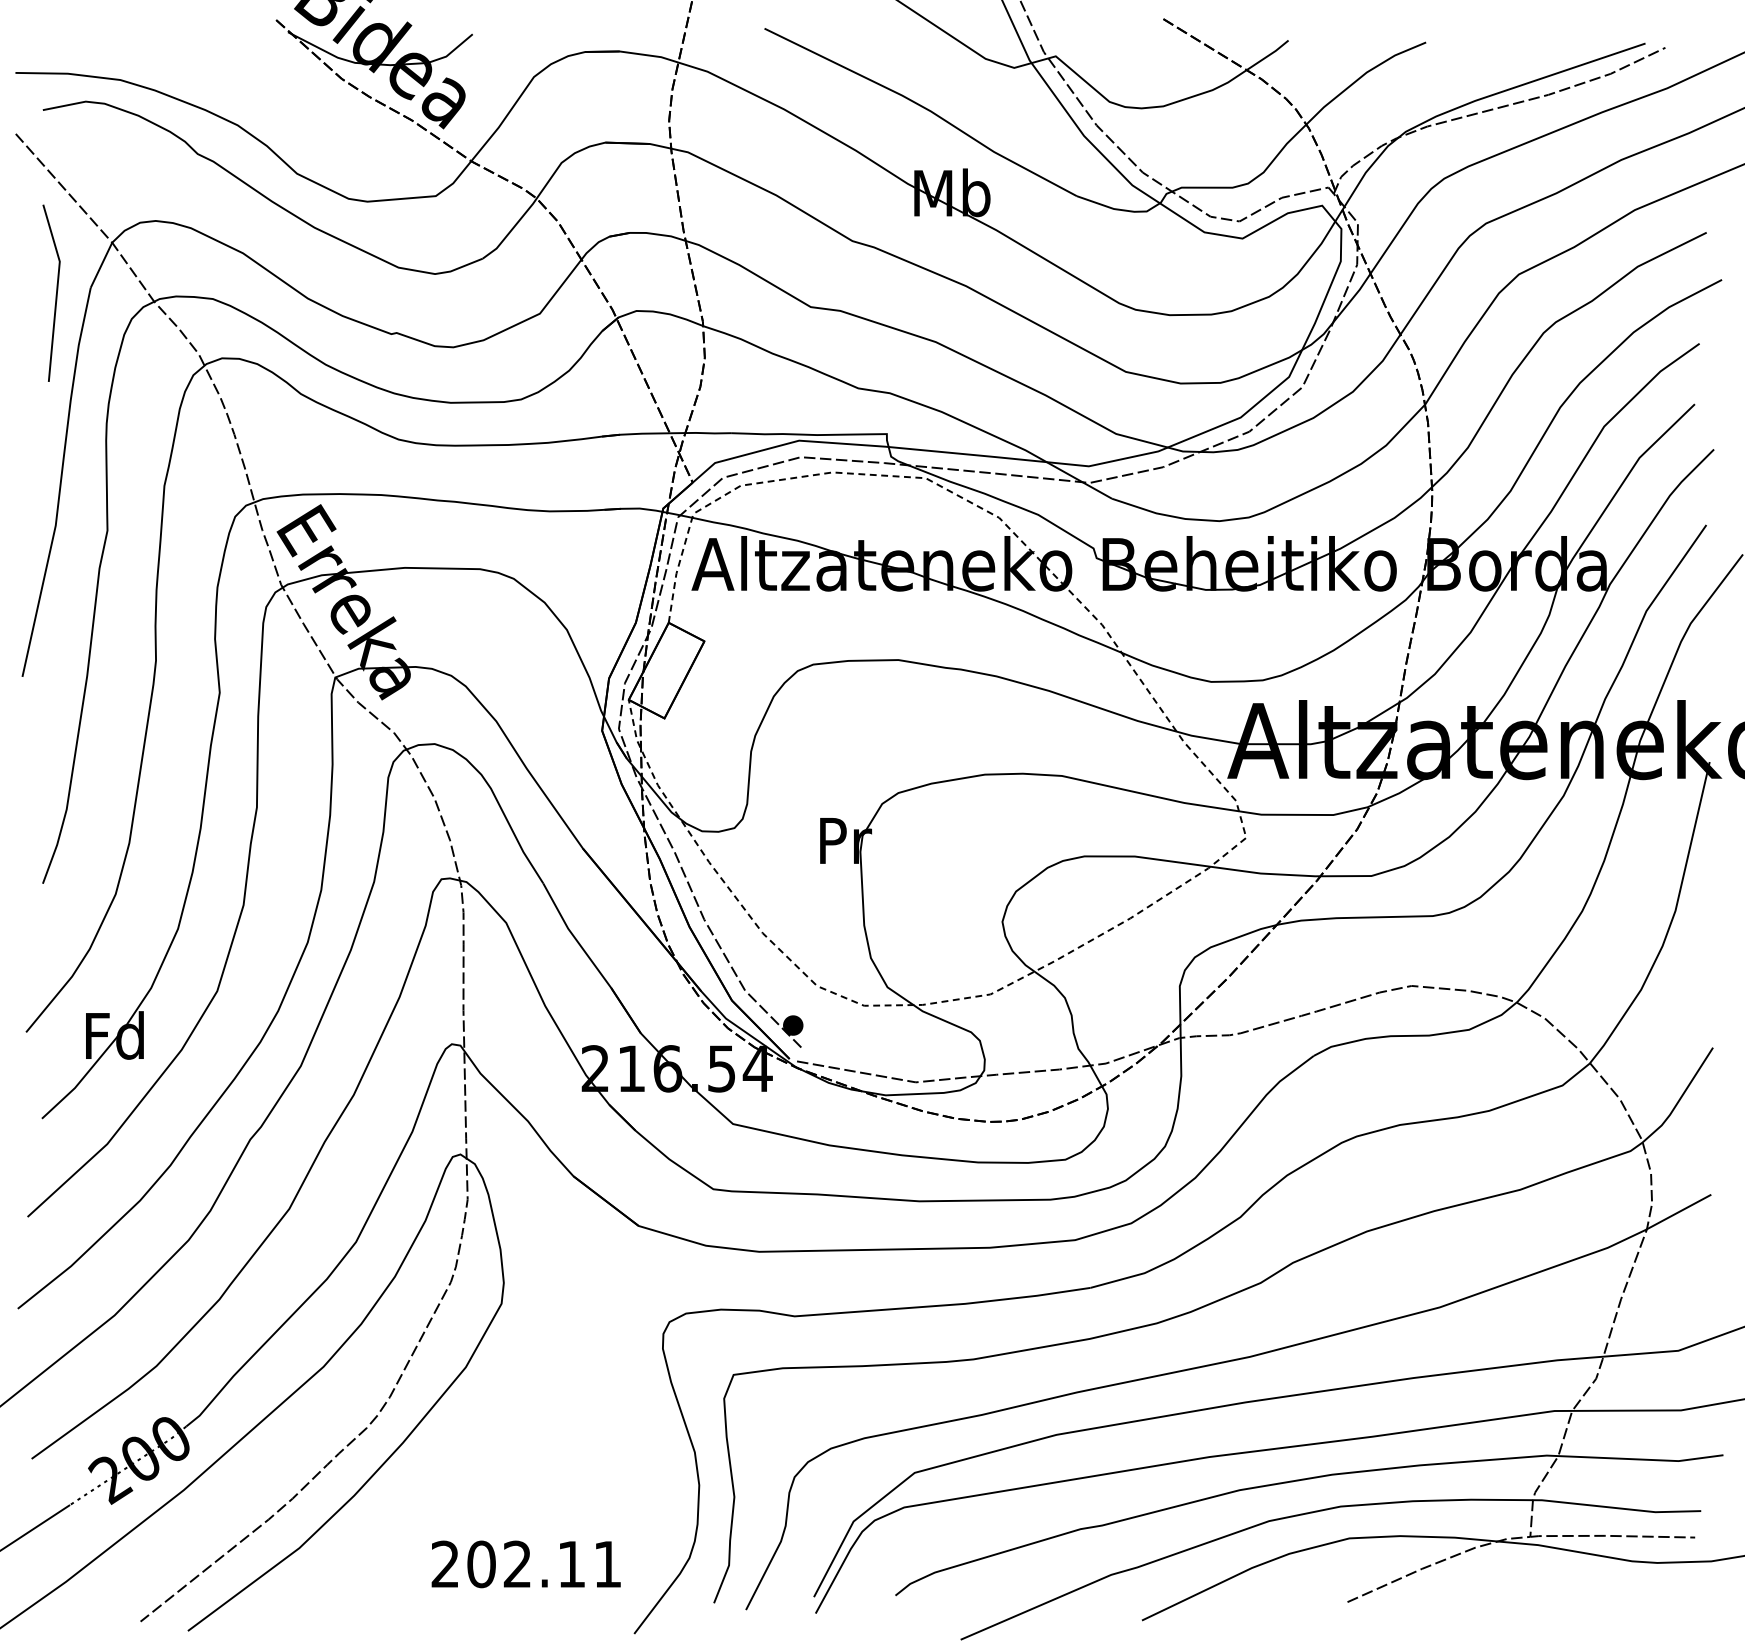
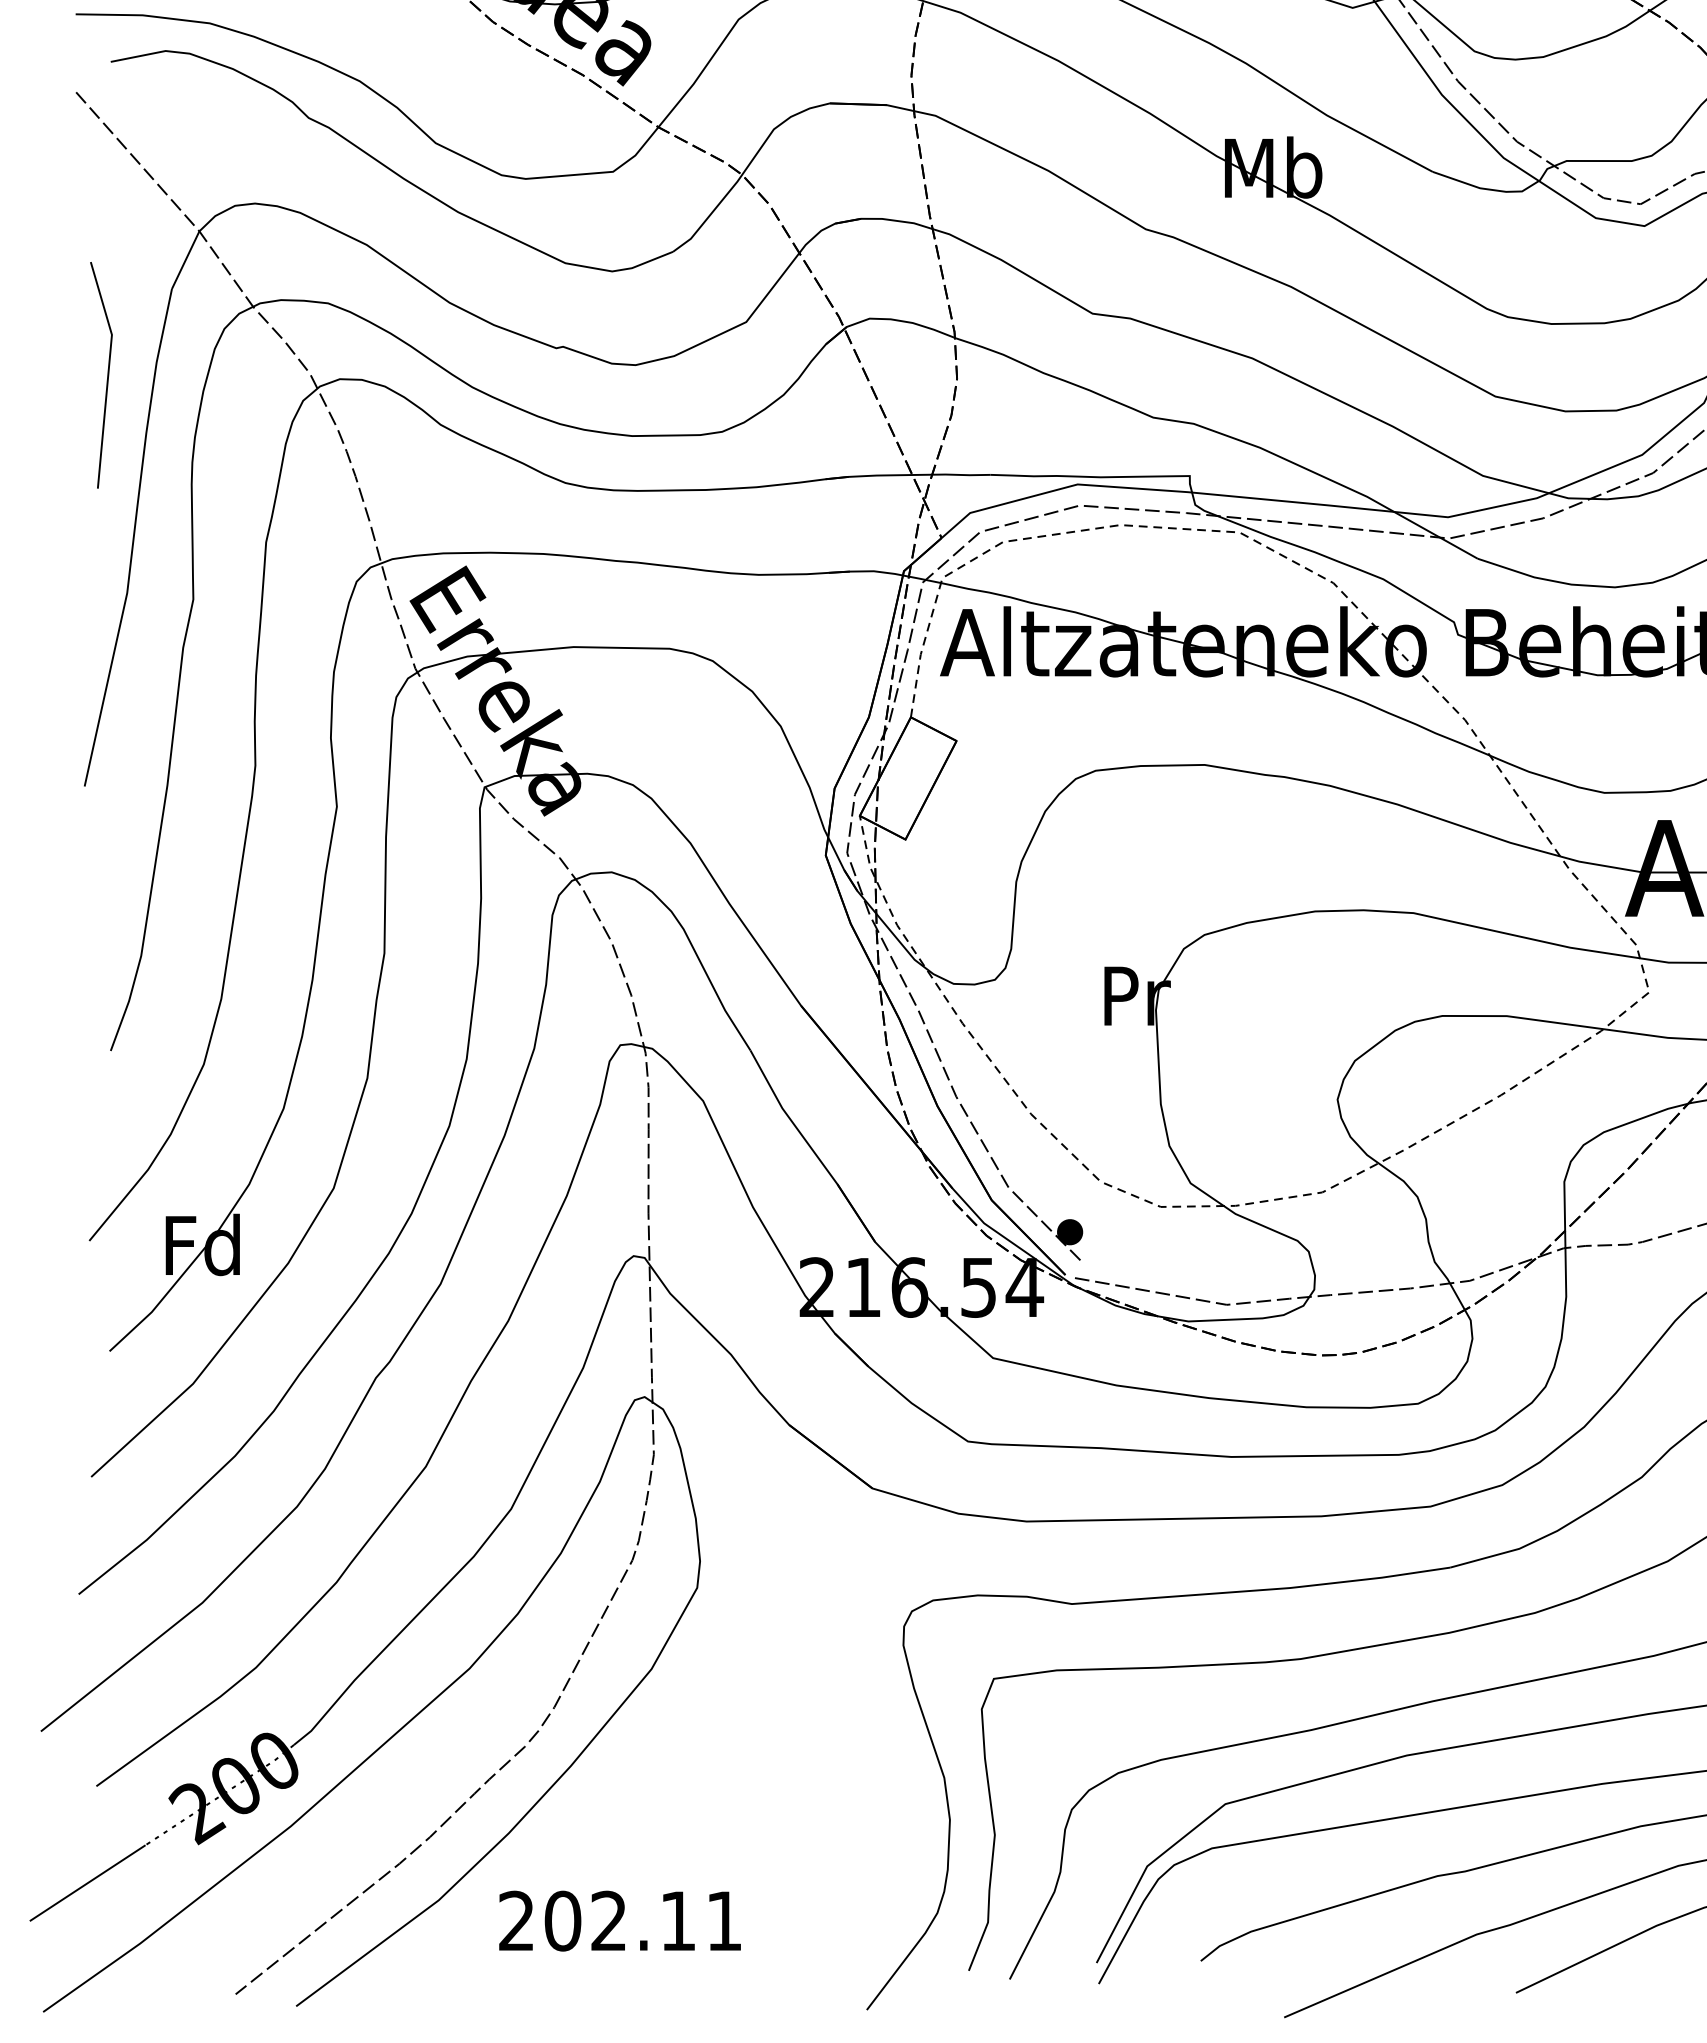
line: (55, 294) -> (106, 376), moved
text: (525, 1564) -> (619, 1921), moved

